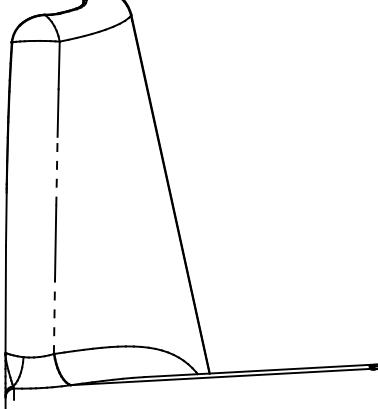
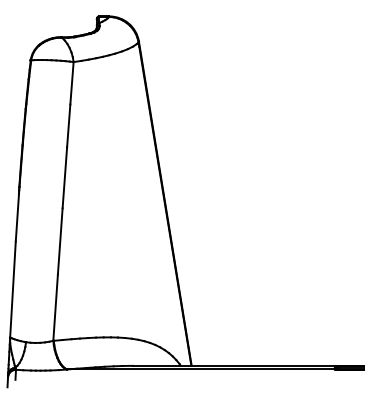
line: (56, 171) -> (64, 177), dashed -> solid
line: (54, 316) -> (55, 307), dashed -> solid

